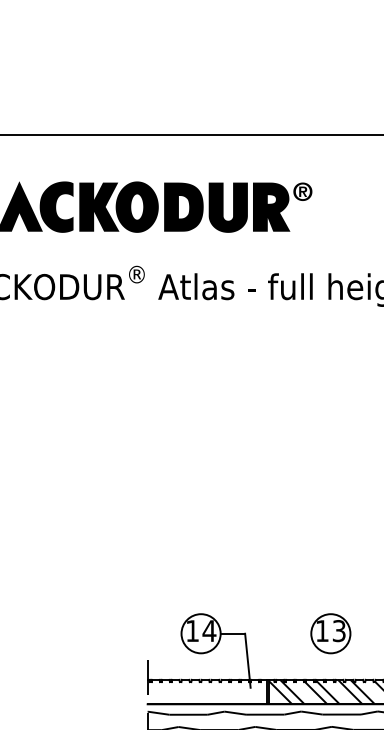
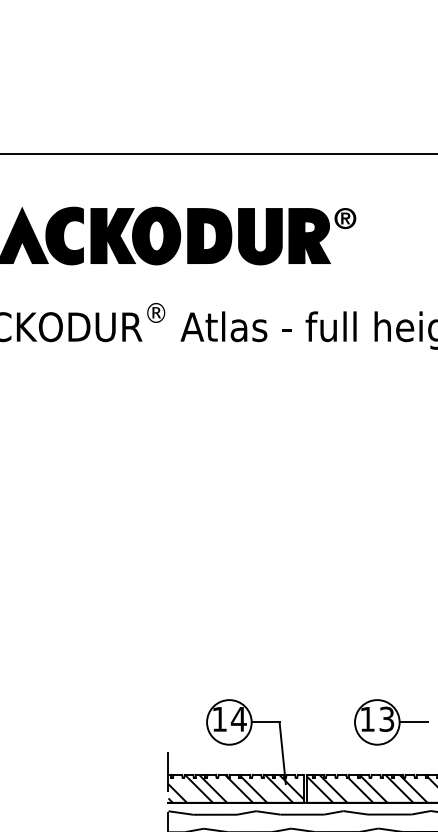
line: (362, 633) -> (413, 722), added
hatch: (206, 691) -> (235, 788), added

